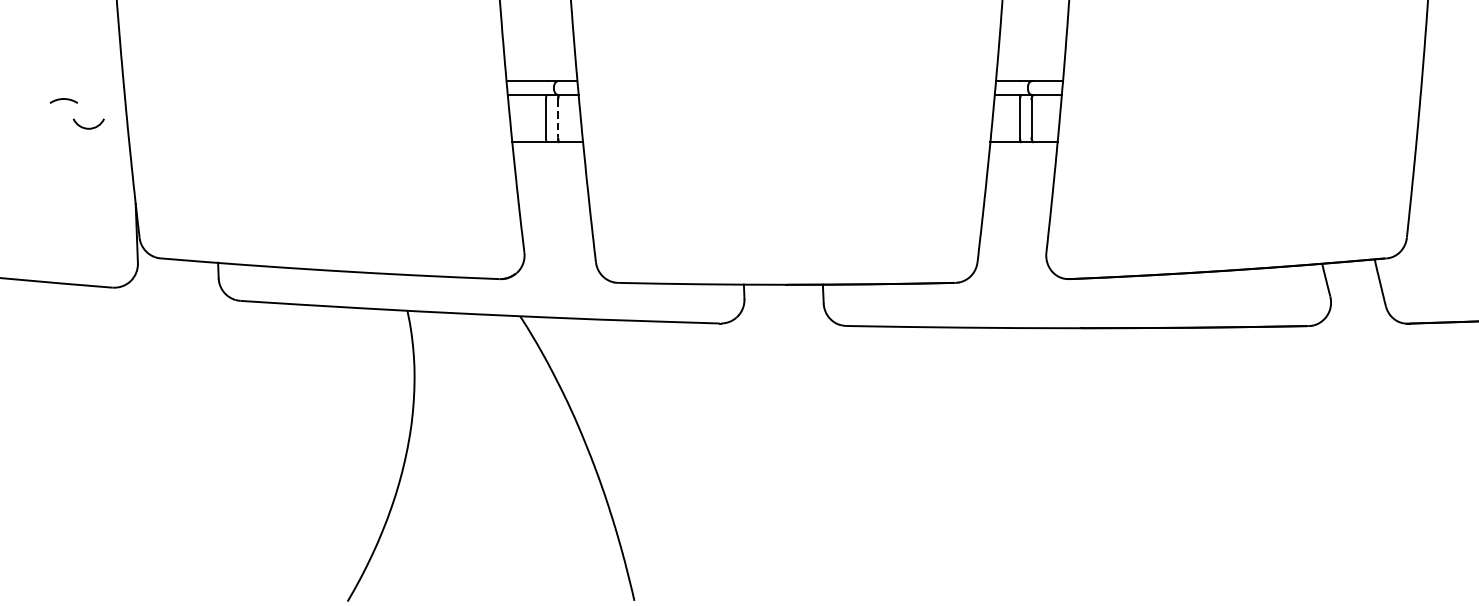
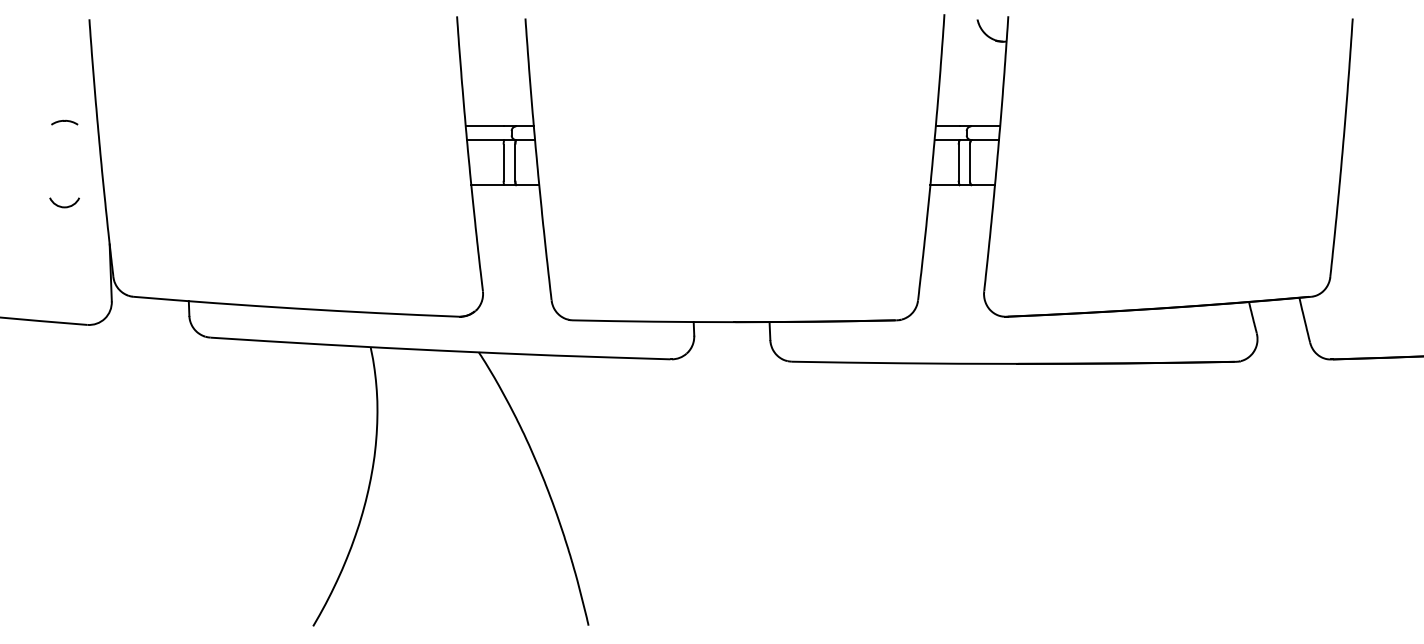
part: (63, 100) -> (64, 122), moved
line: (558, 119) -> (515, 163), dashed -> solid
arc: (88, 127) -> (64, 206), moved

